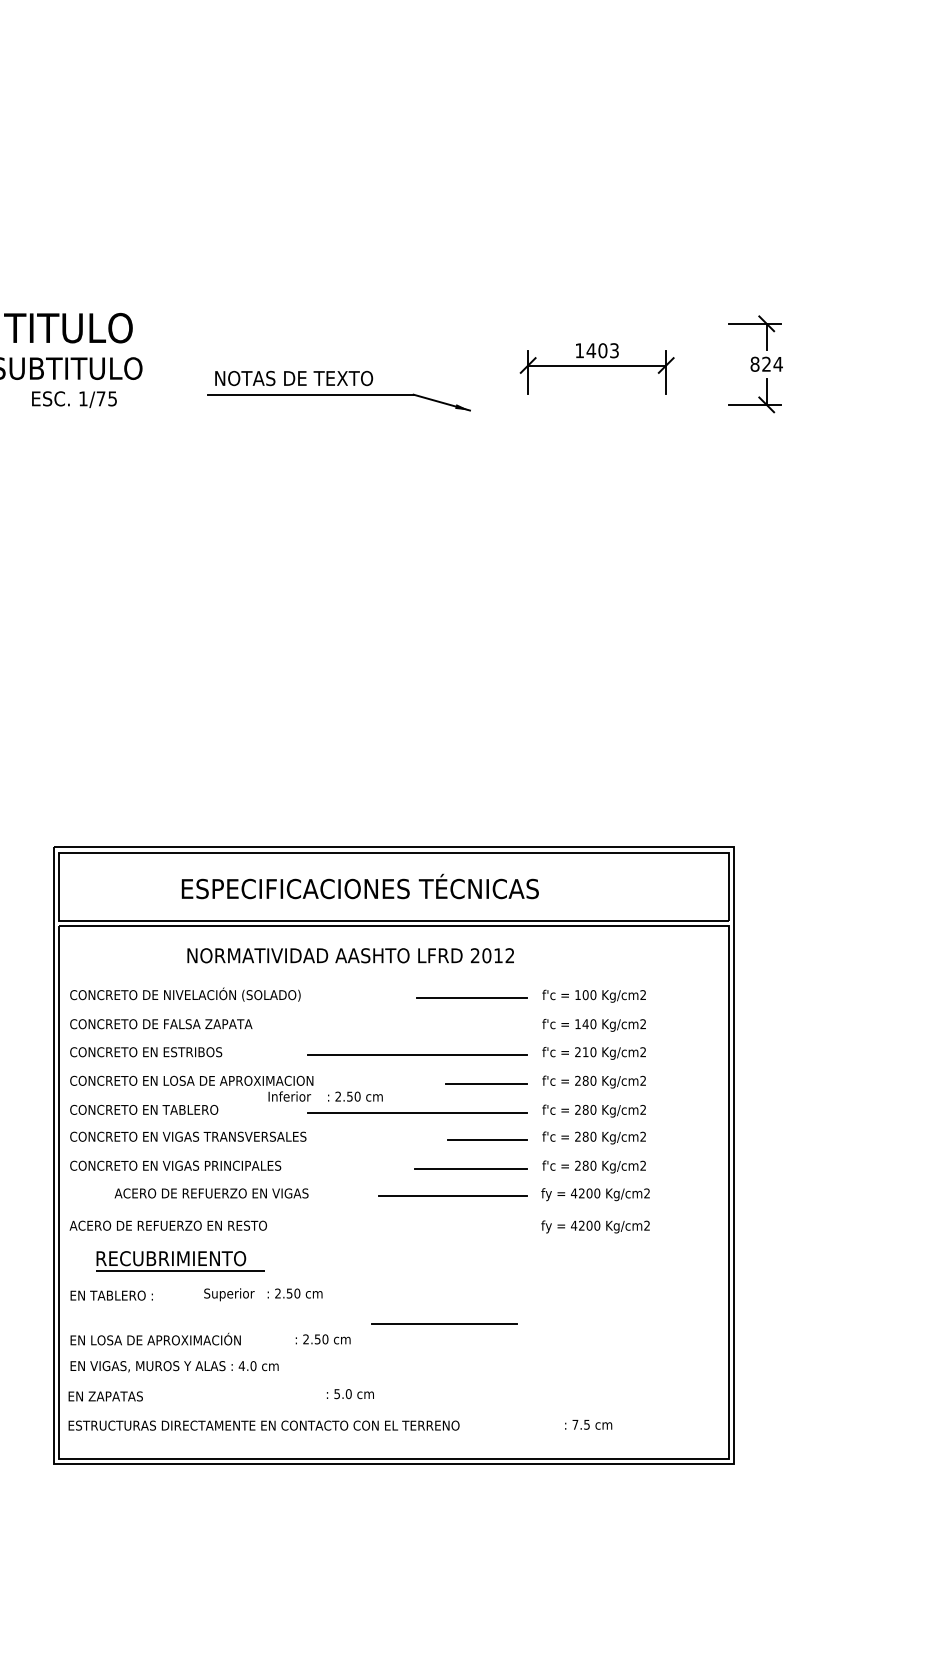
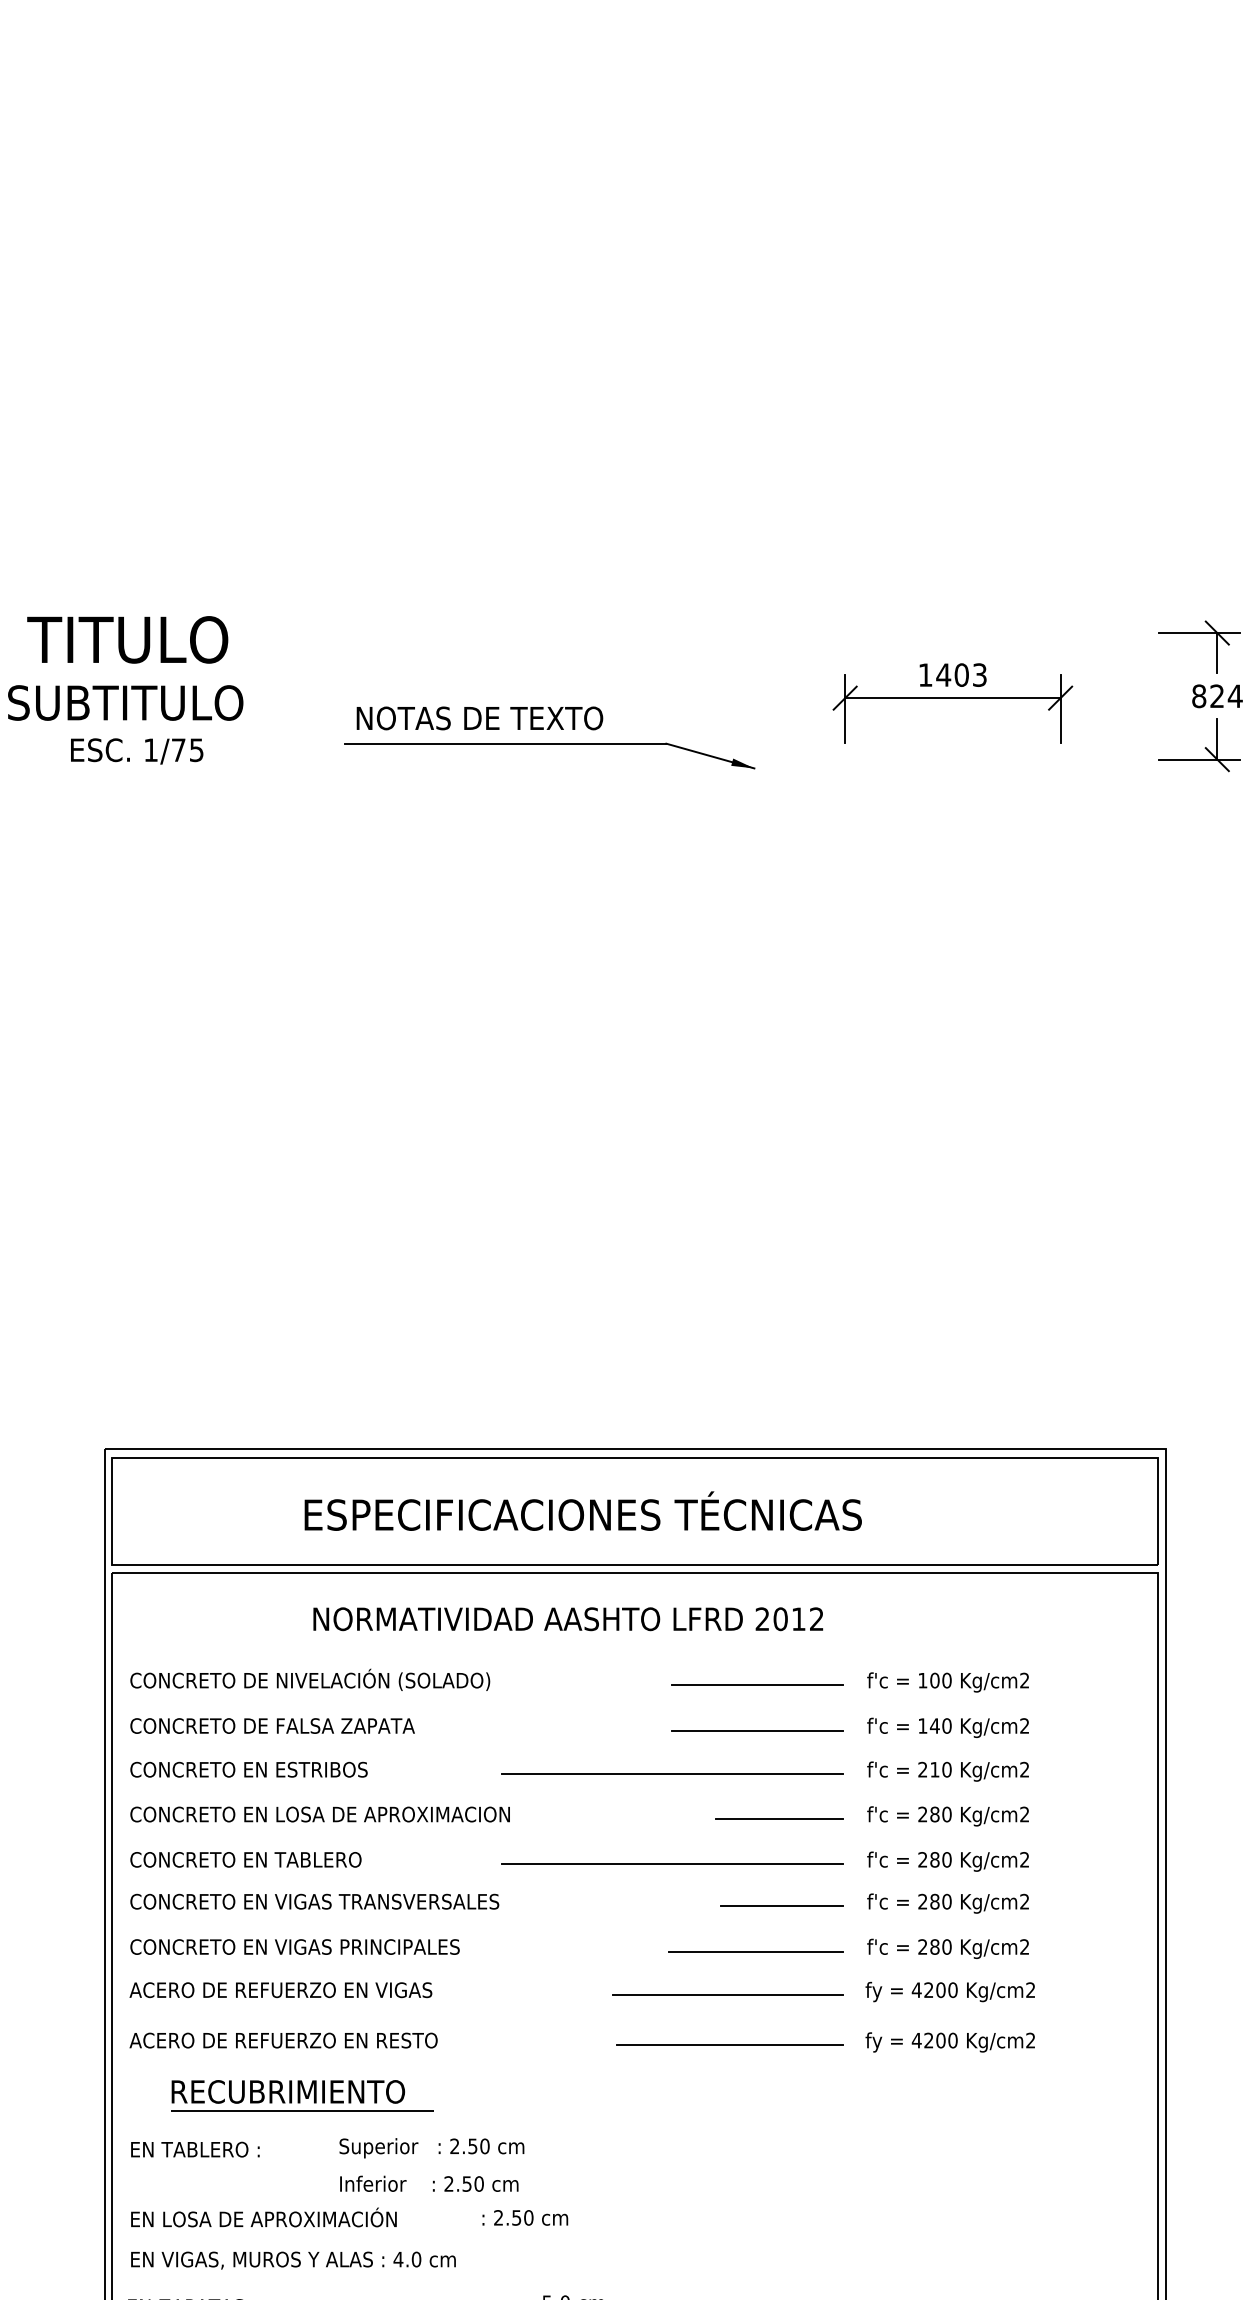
line: (471, 1027) -> (756, 1731), added
text: (325, 1096) -> (429, 2183), moved
text: (211, 1193) -> (280, 1990), moved
line: (444, 1323) -> (730, 2044), moved

